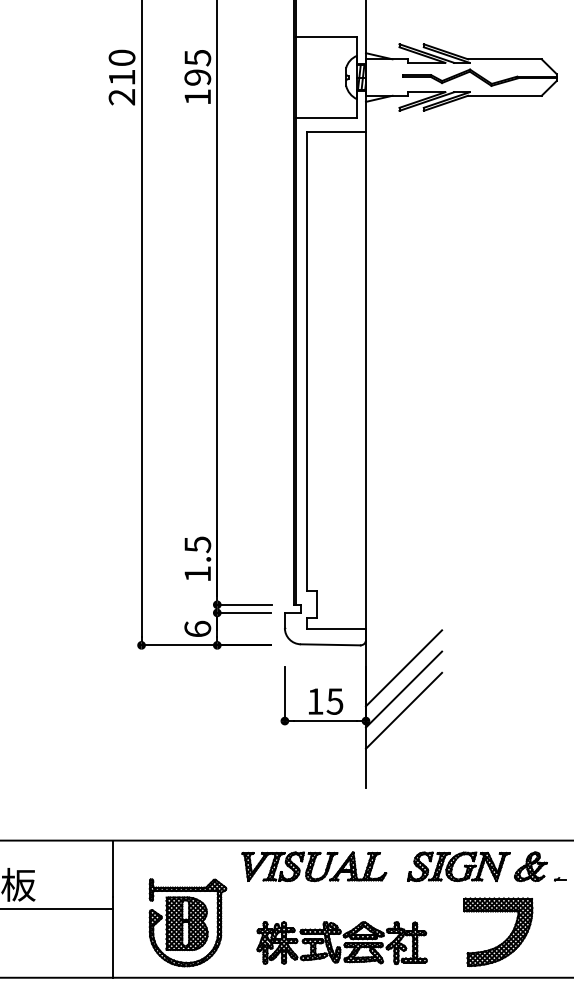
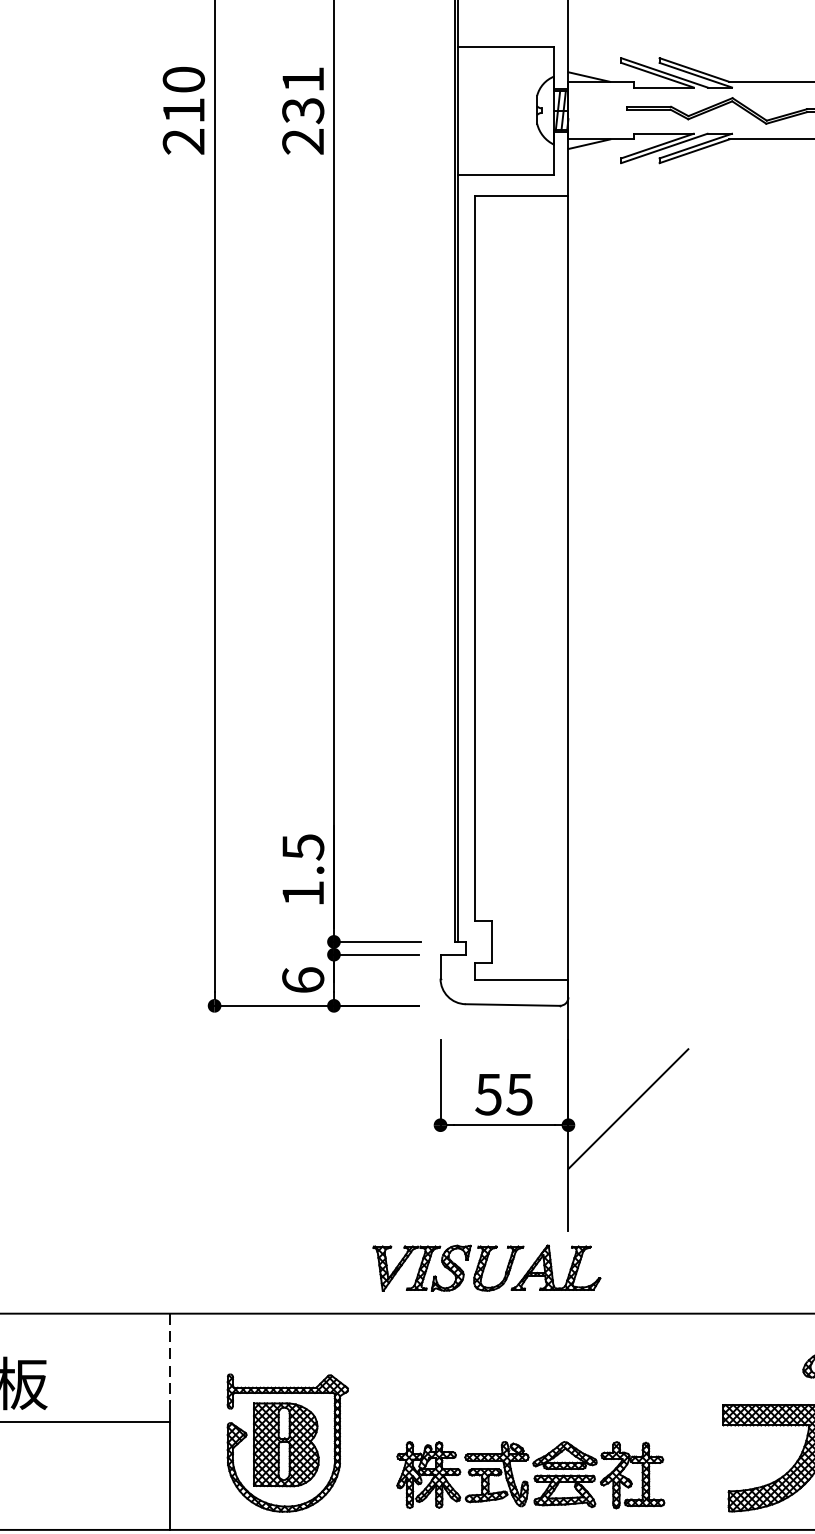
text: (197, 77) -> (302, 110), 195 -> 231
line: (403, 668) -> (627, 1042), removed
line: (403, 689) -> (627, 1075), removed
text: (315, 701) -> (488, 1094), 15 -> 55
part: (314, 866) -> (487, 1267), moved
part: (458, 866) -> (714, 1354), removed
line: (113, 869) -> (170, 1359), solid -> dashed

